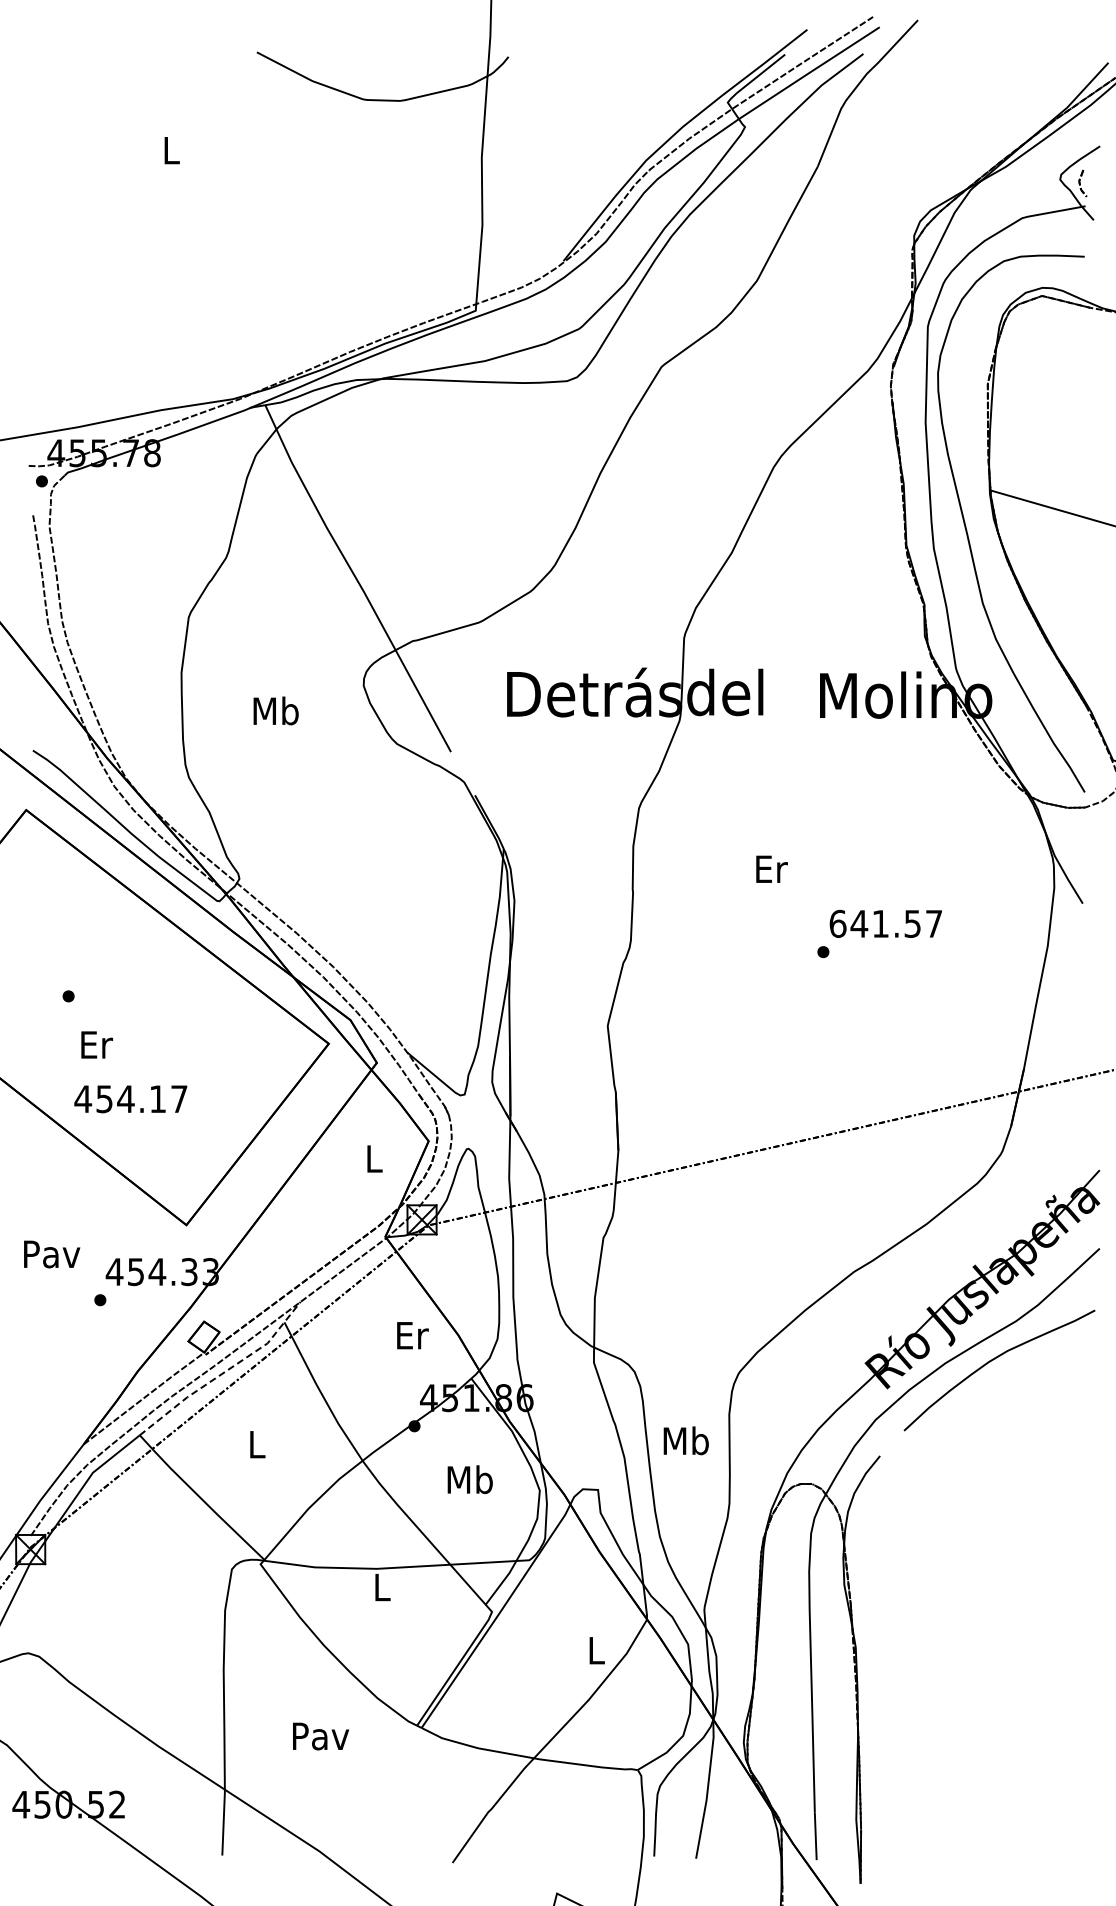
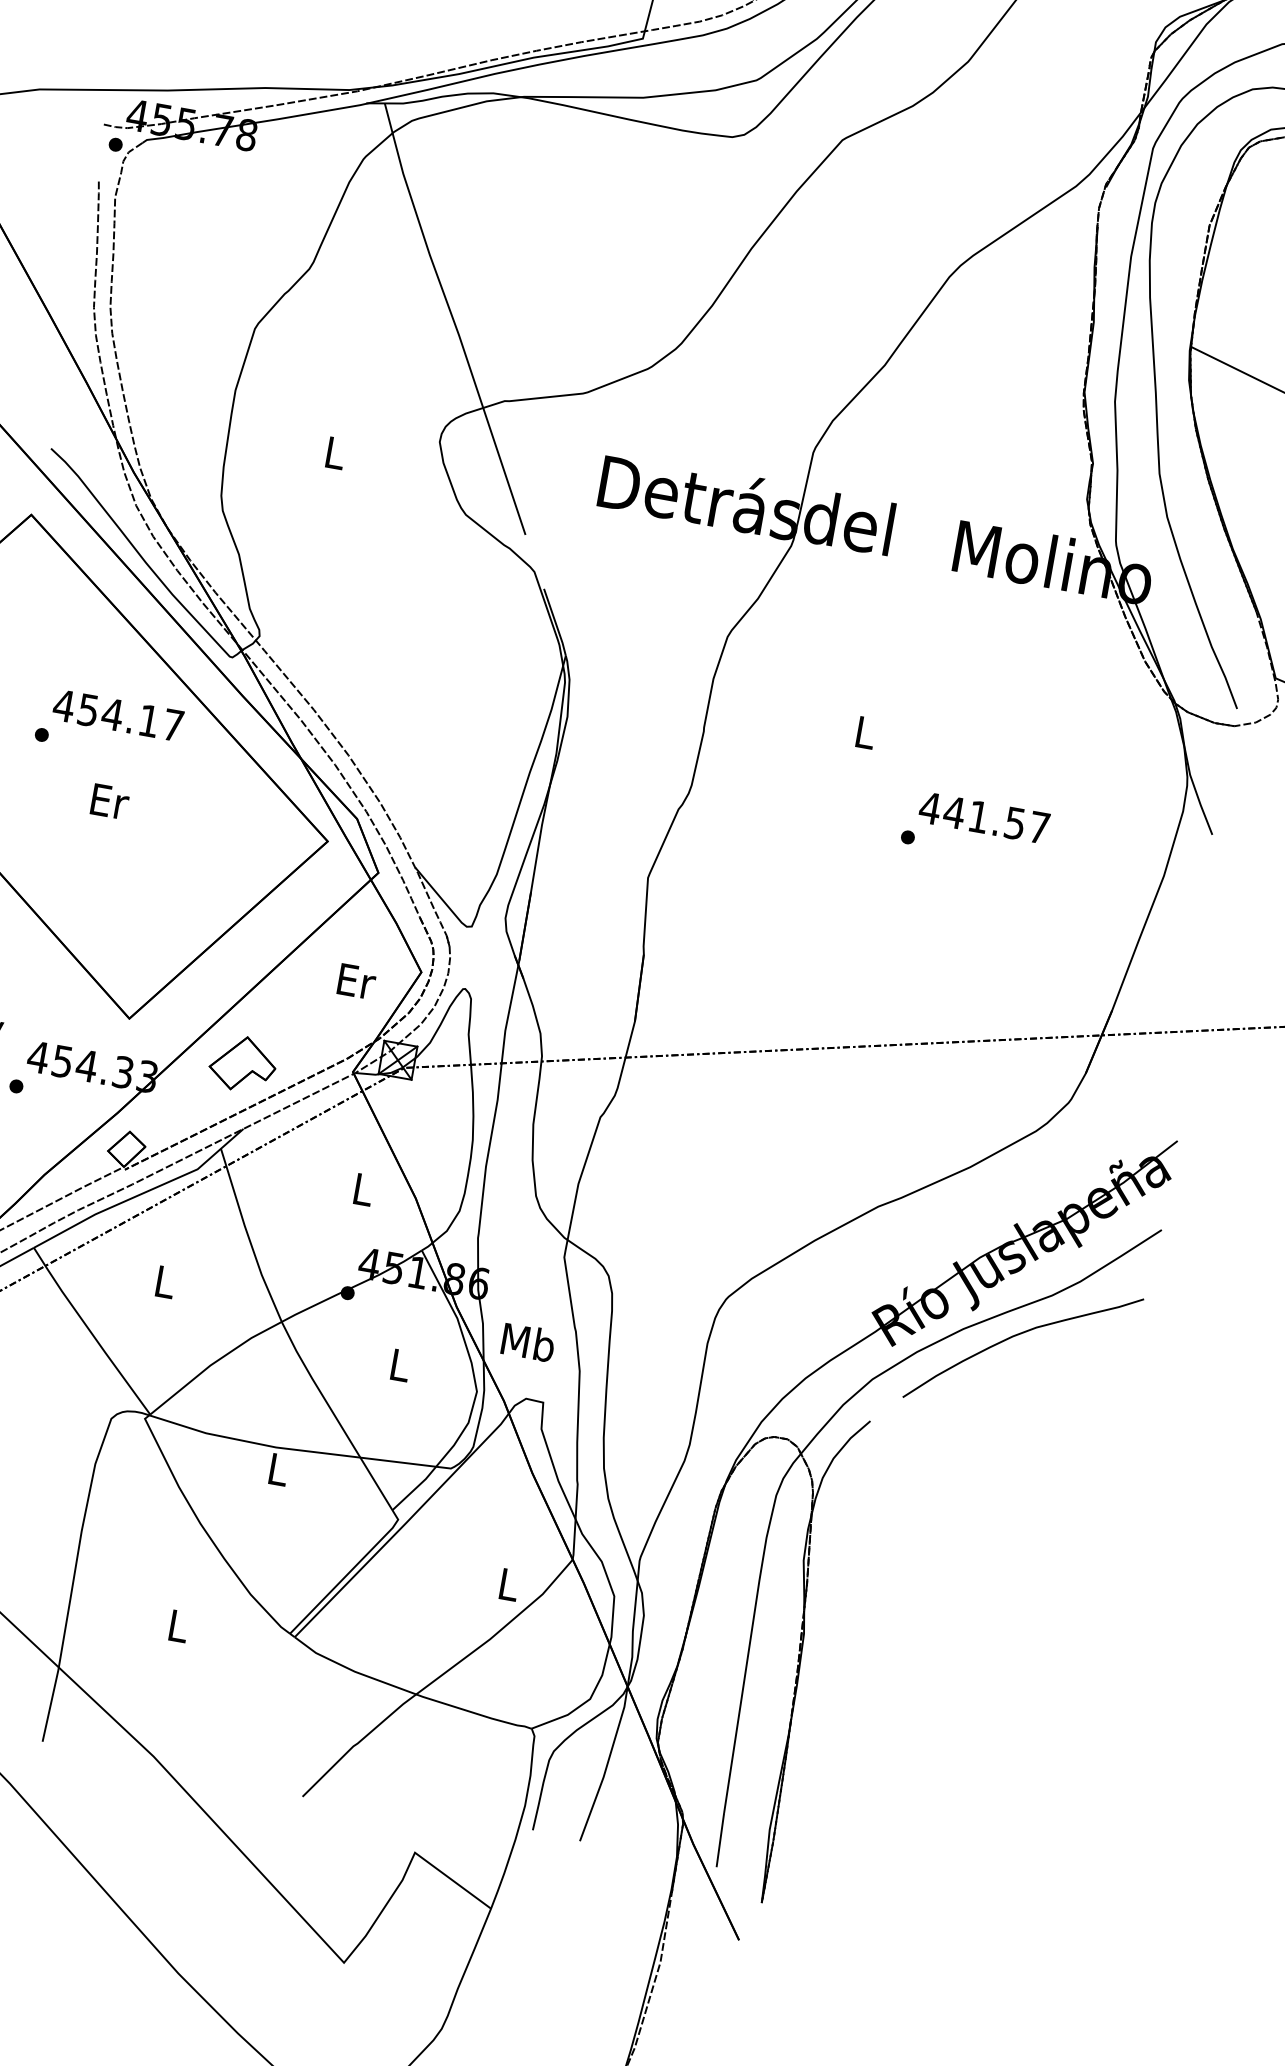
text: (275, 710) -> (334, 452), Mb -> L
text: (771, 868) -> (865, 731), Er -> L
text: (837, 923) -> (929, 807), 641.57 -> 441.57
text: (96, 1044) -> (109, 801), moved
text: (130, 1099) -> (117, 715), moved
text: (374, 1158) -> (356, 980), L -> Er
part: (290, 1246) -> (243, 1063), added
text: (412, 1335) -> (363, 1189), Er -> L
line: (224, 1372) -> (142, 1193), dashed -> solid
text: (685, 1440) -> (527, 1341), moved
text: (469, 1479) -> (399, 1364), Mb -> L
text: (321, 1736) -> (179, 1626), Pav -> L

